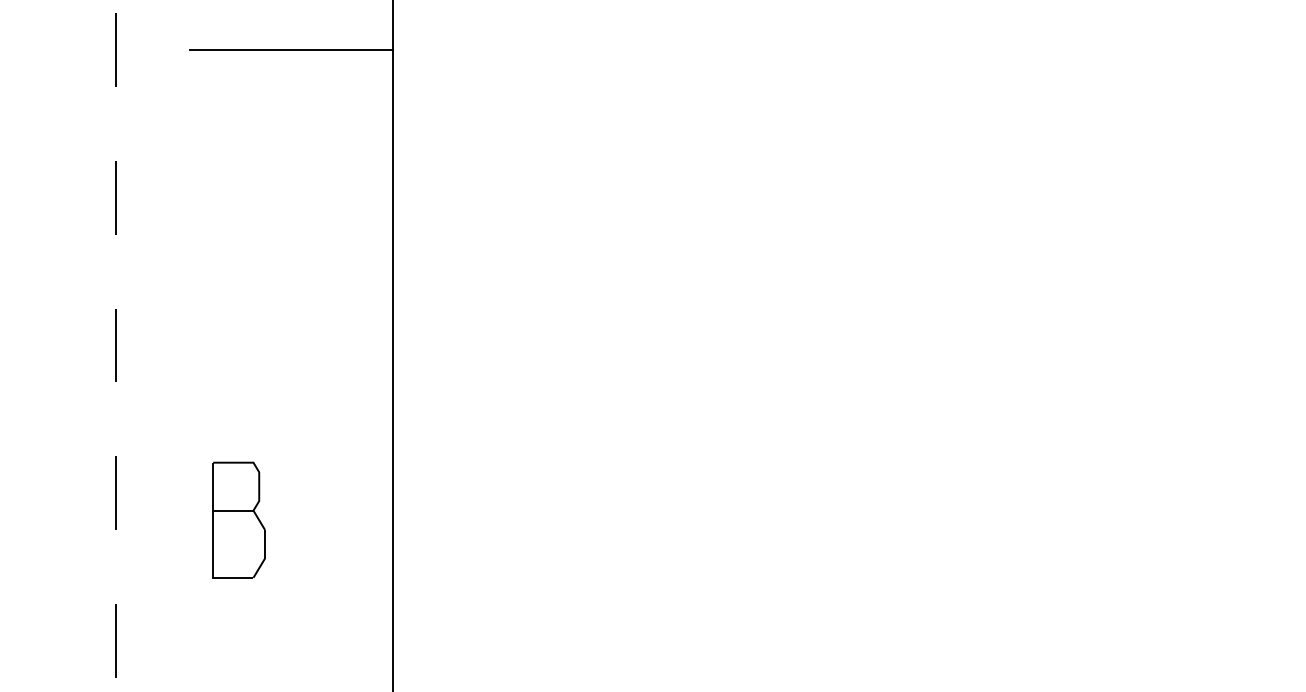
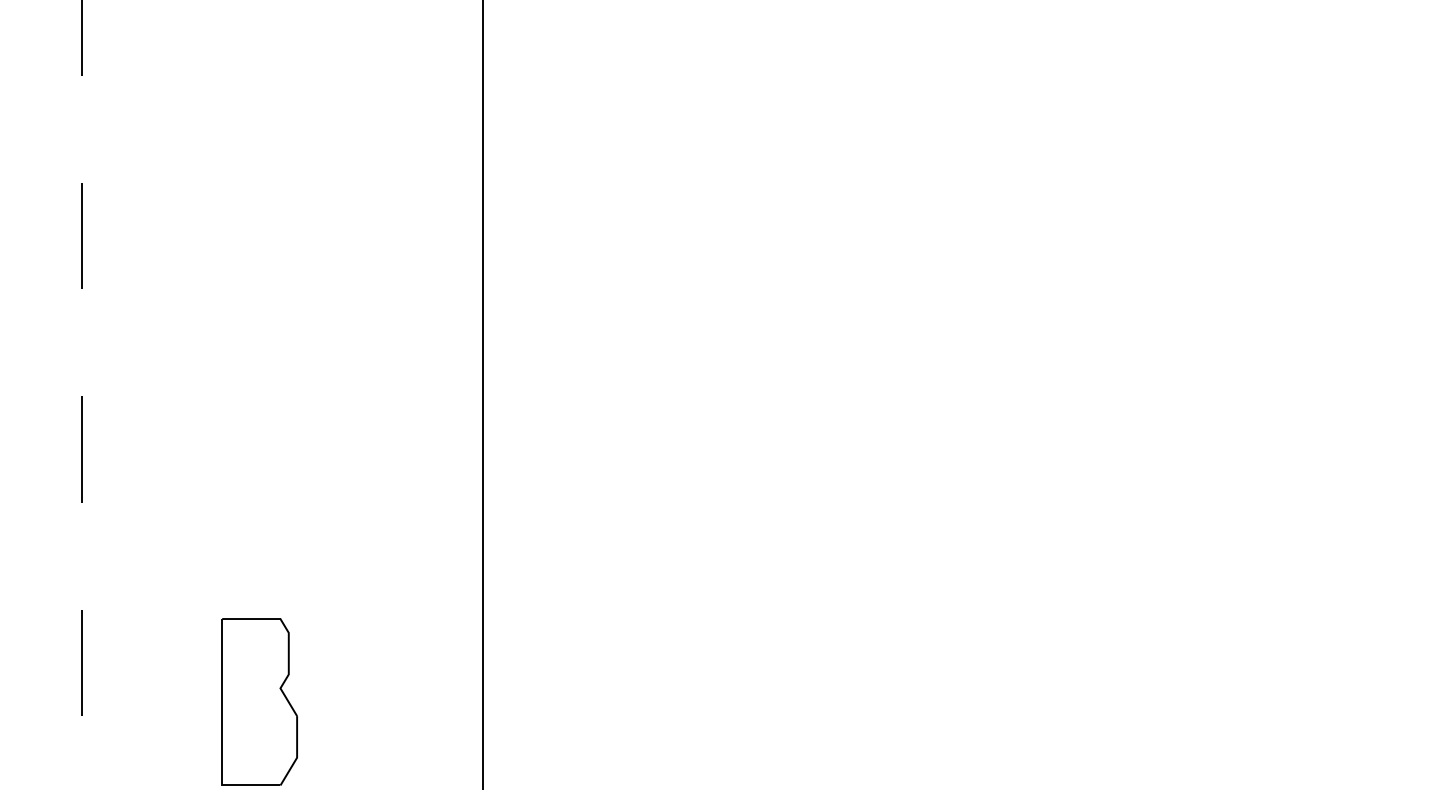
line: (291, 50) -> (335, 22), removed
line: (233, 510) -> (251, 688), removed

